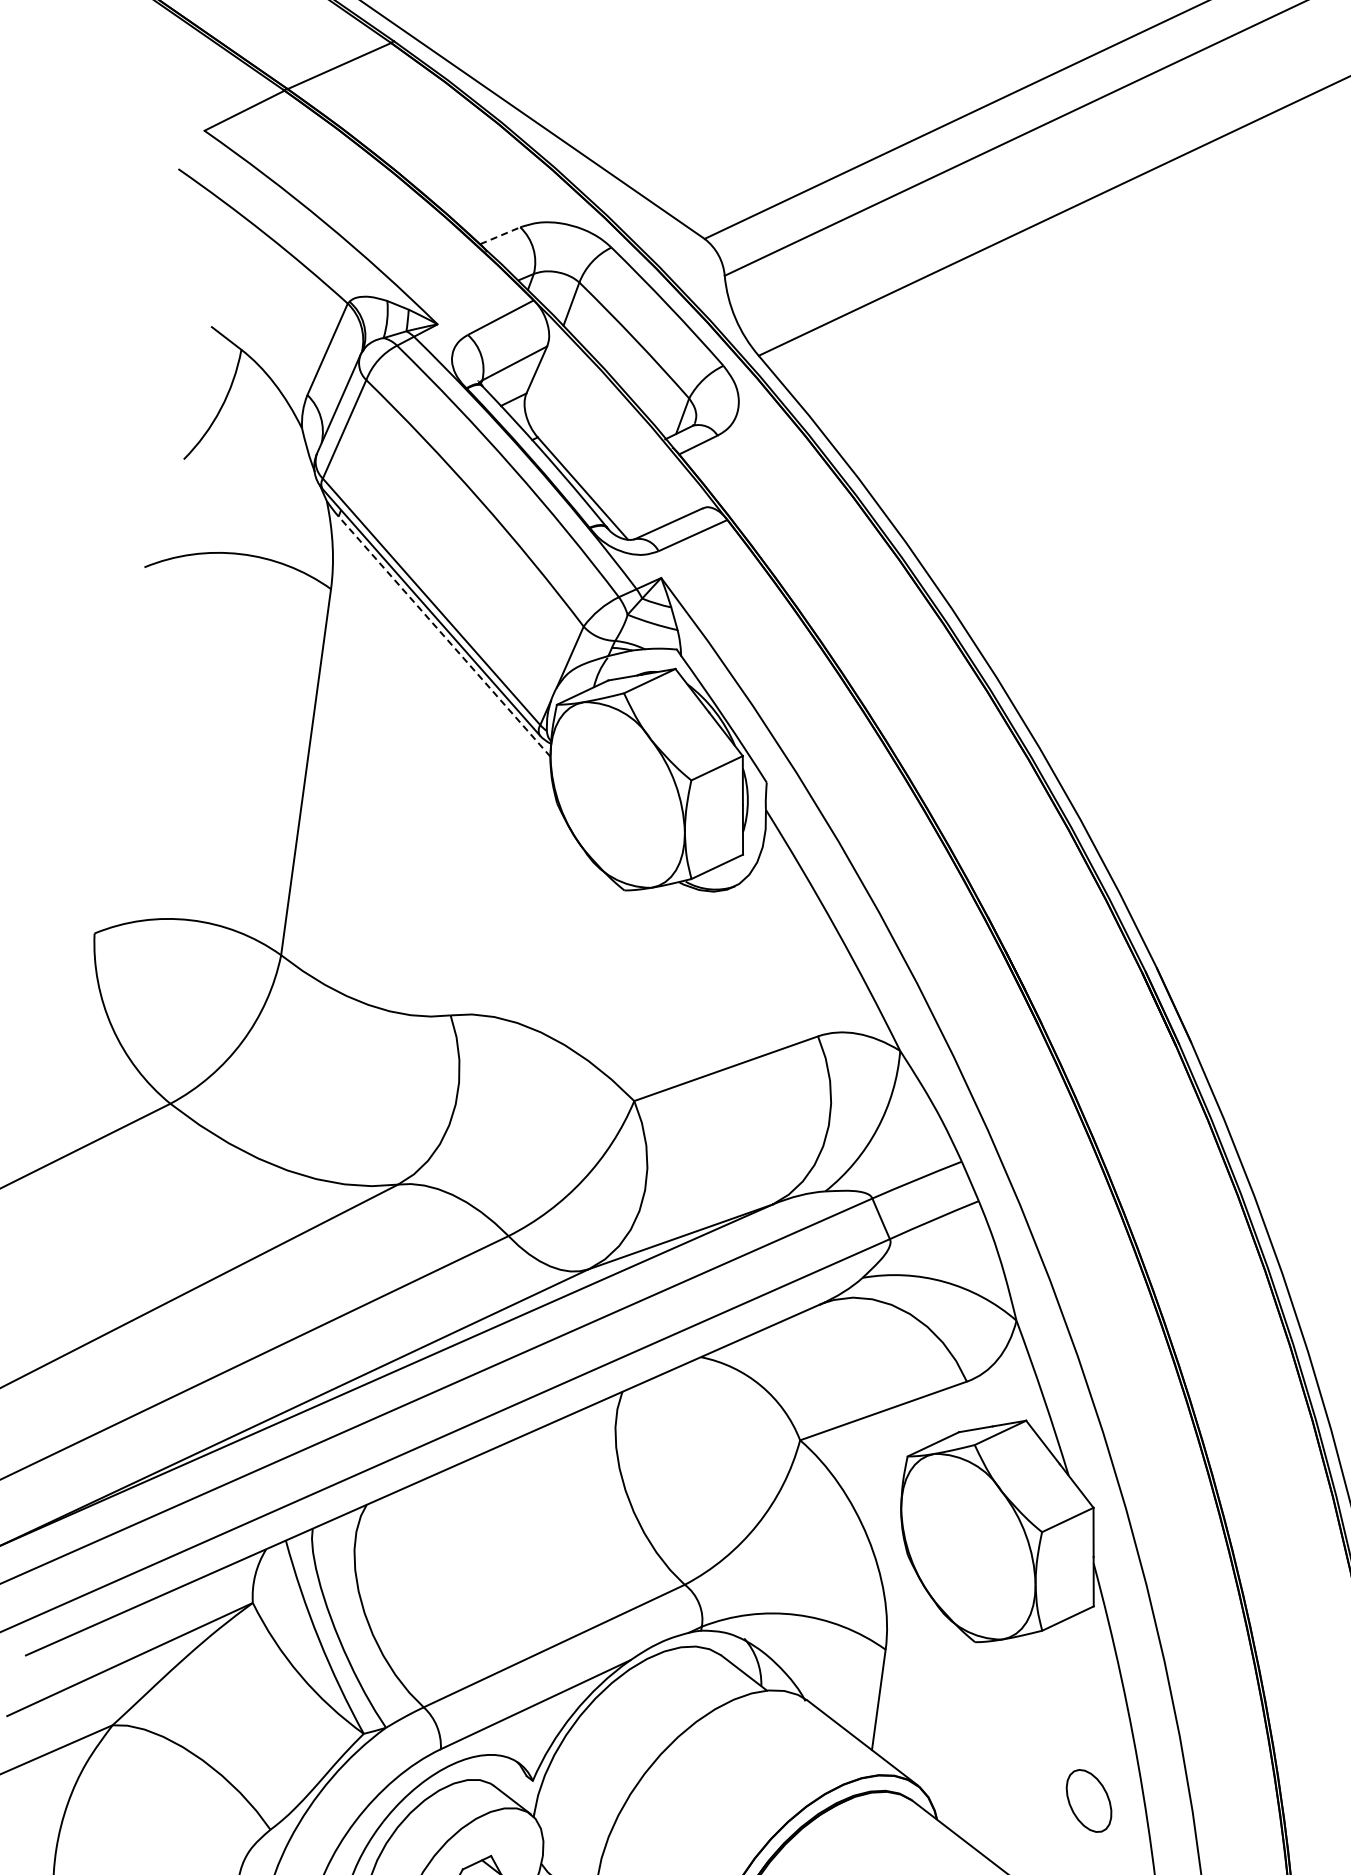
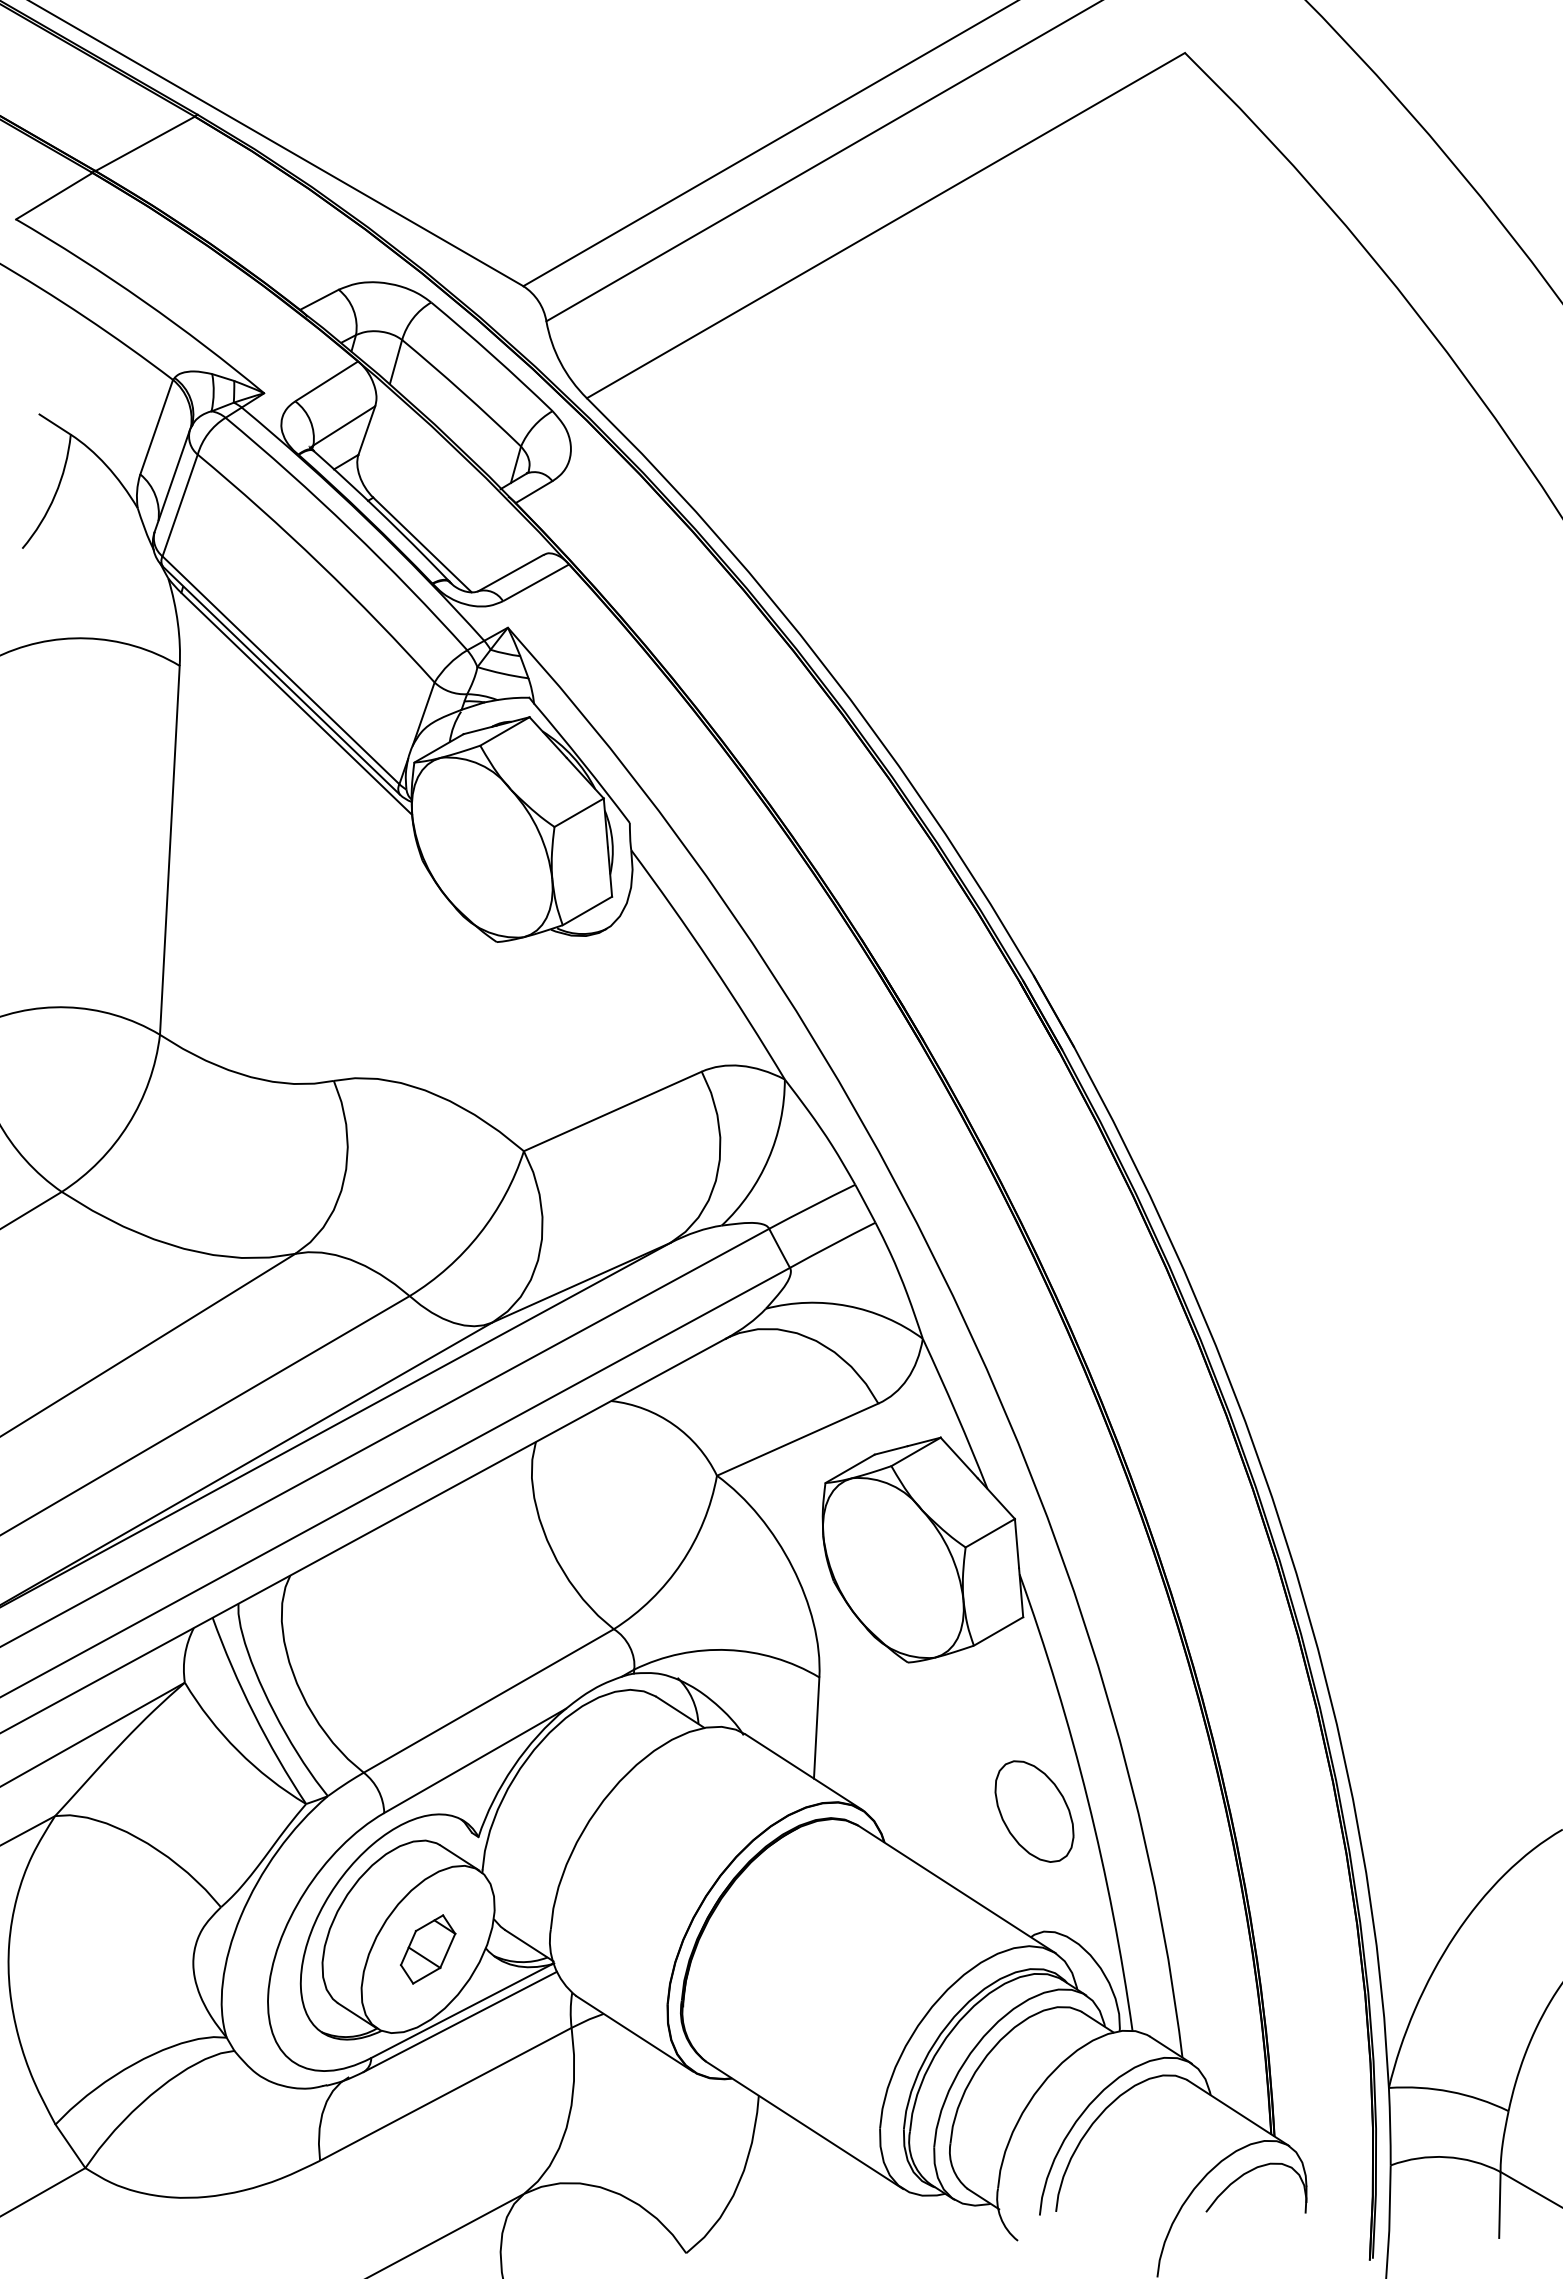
line: (500, 235) -> (319, 299), dashed -> solid
line: (444, 636) -> (296, 703), dashed -> solid
part: (1089, 1800) -> (1034, 1811), size x1.67

